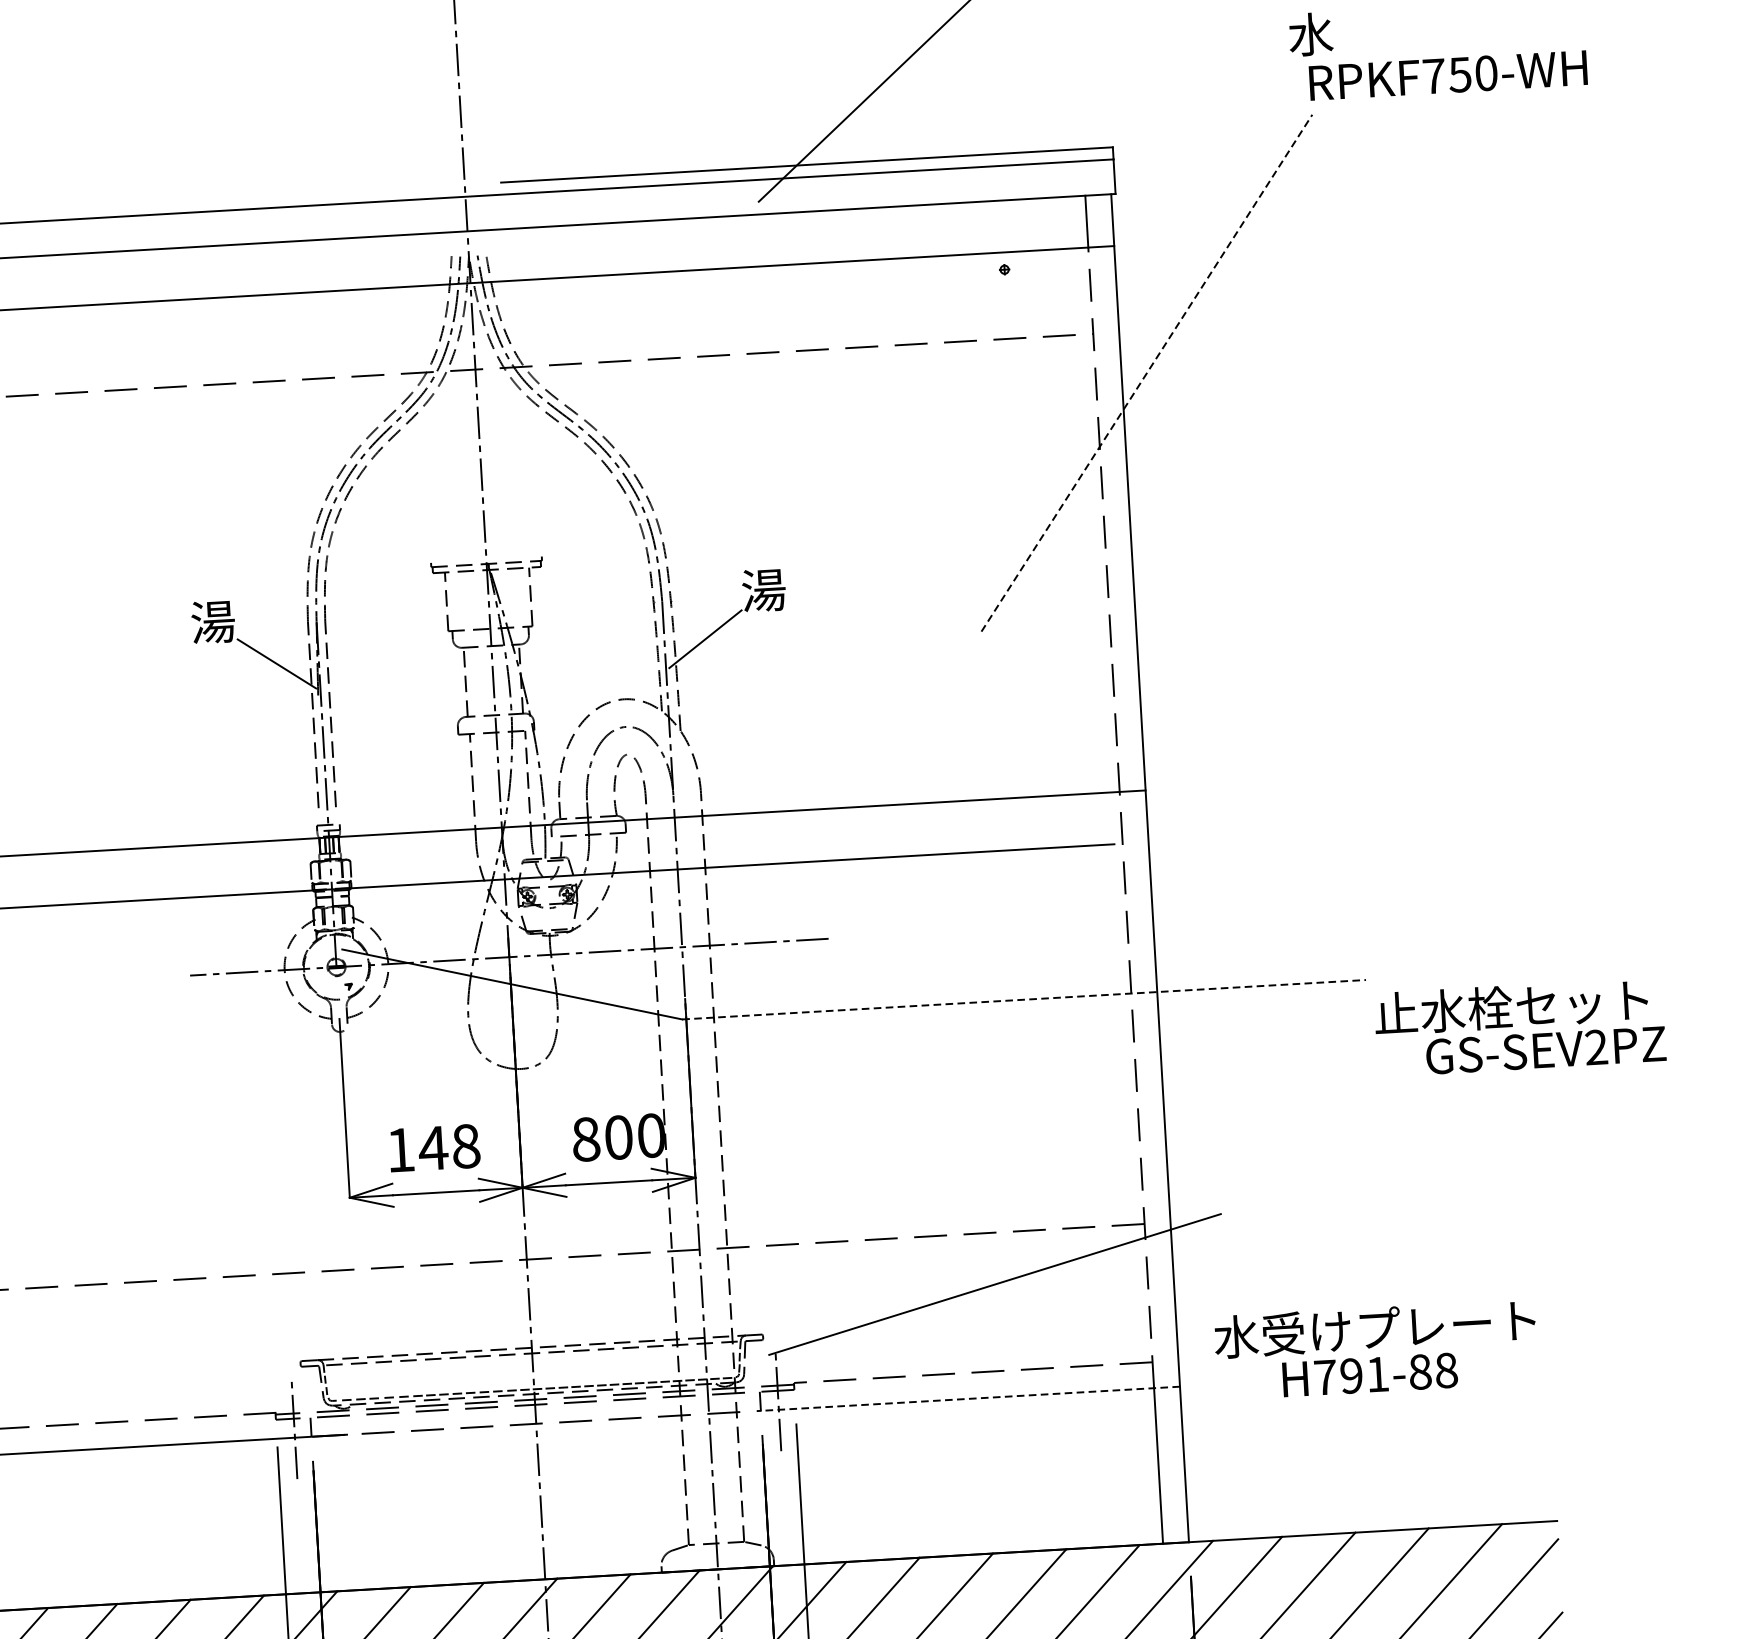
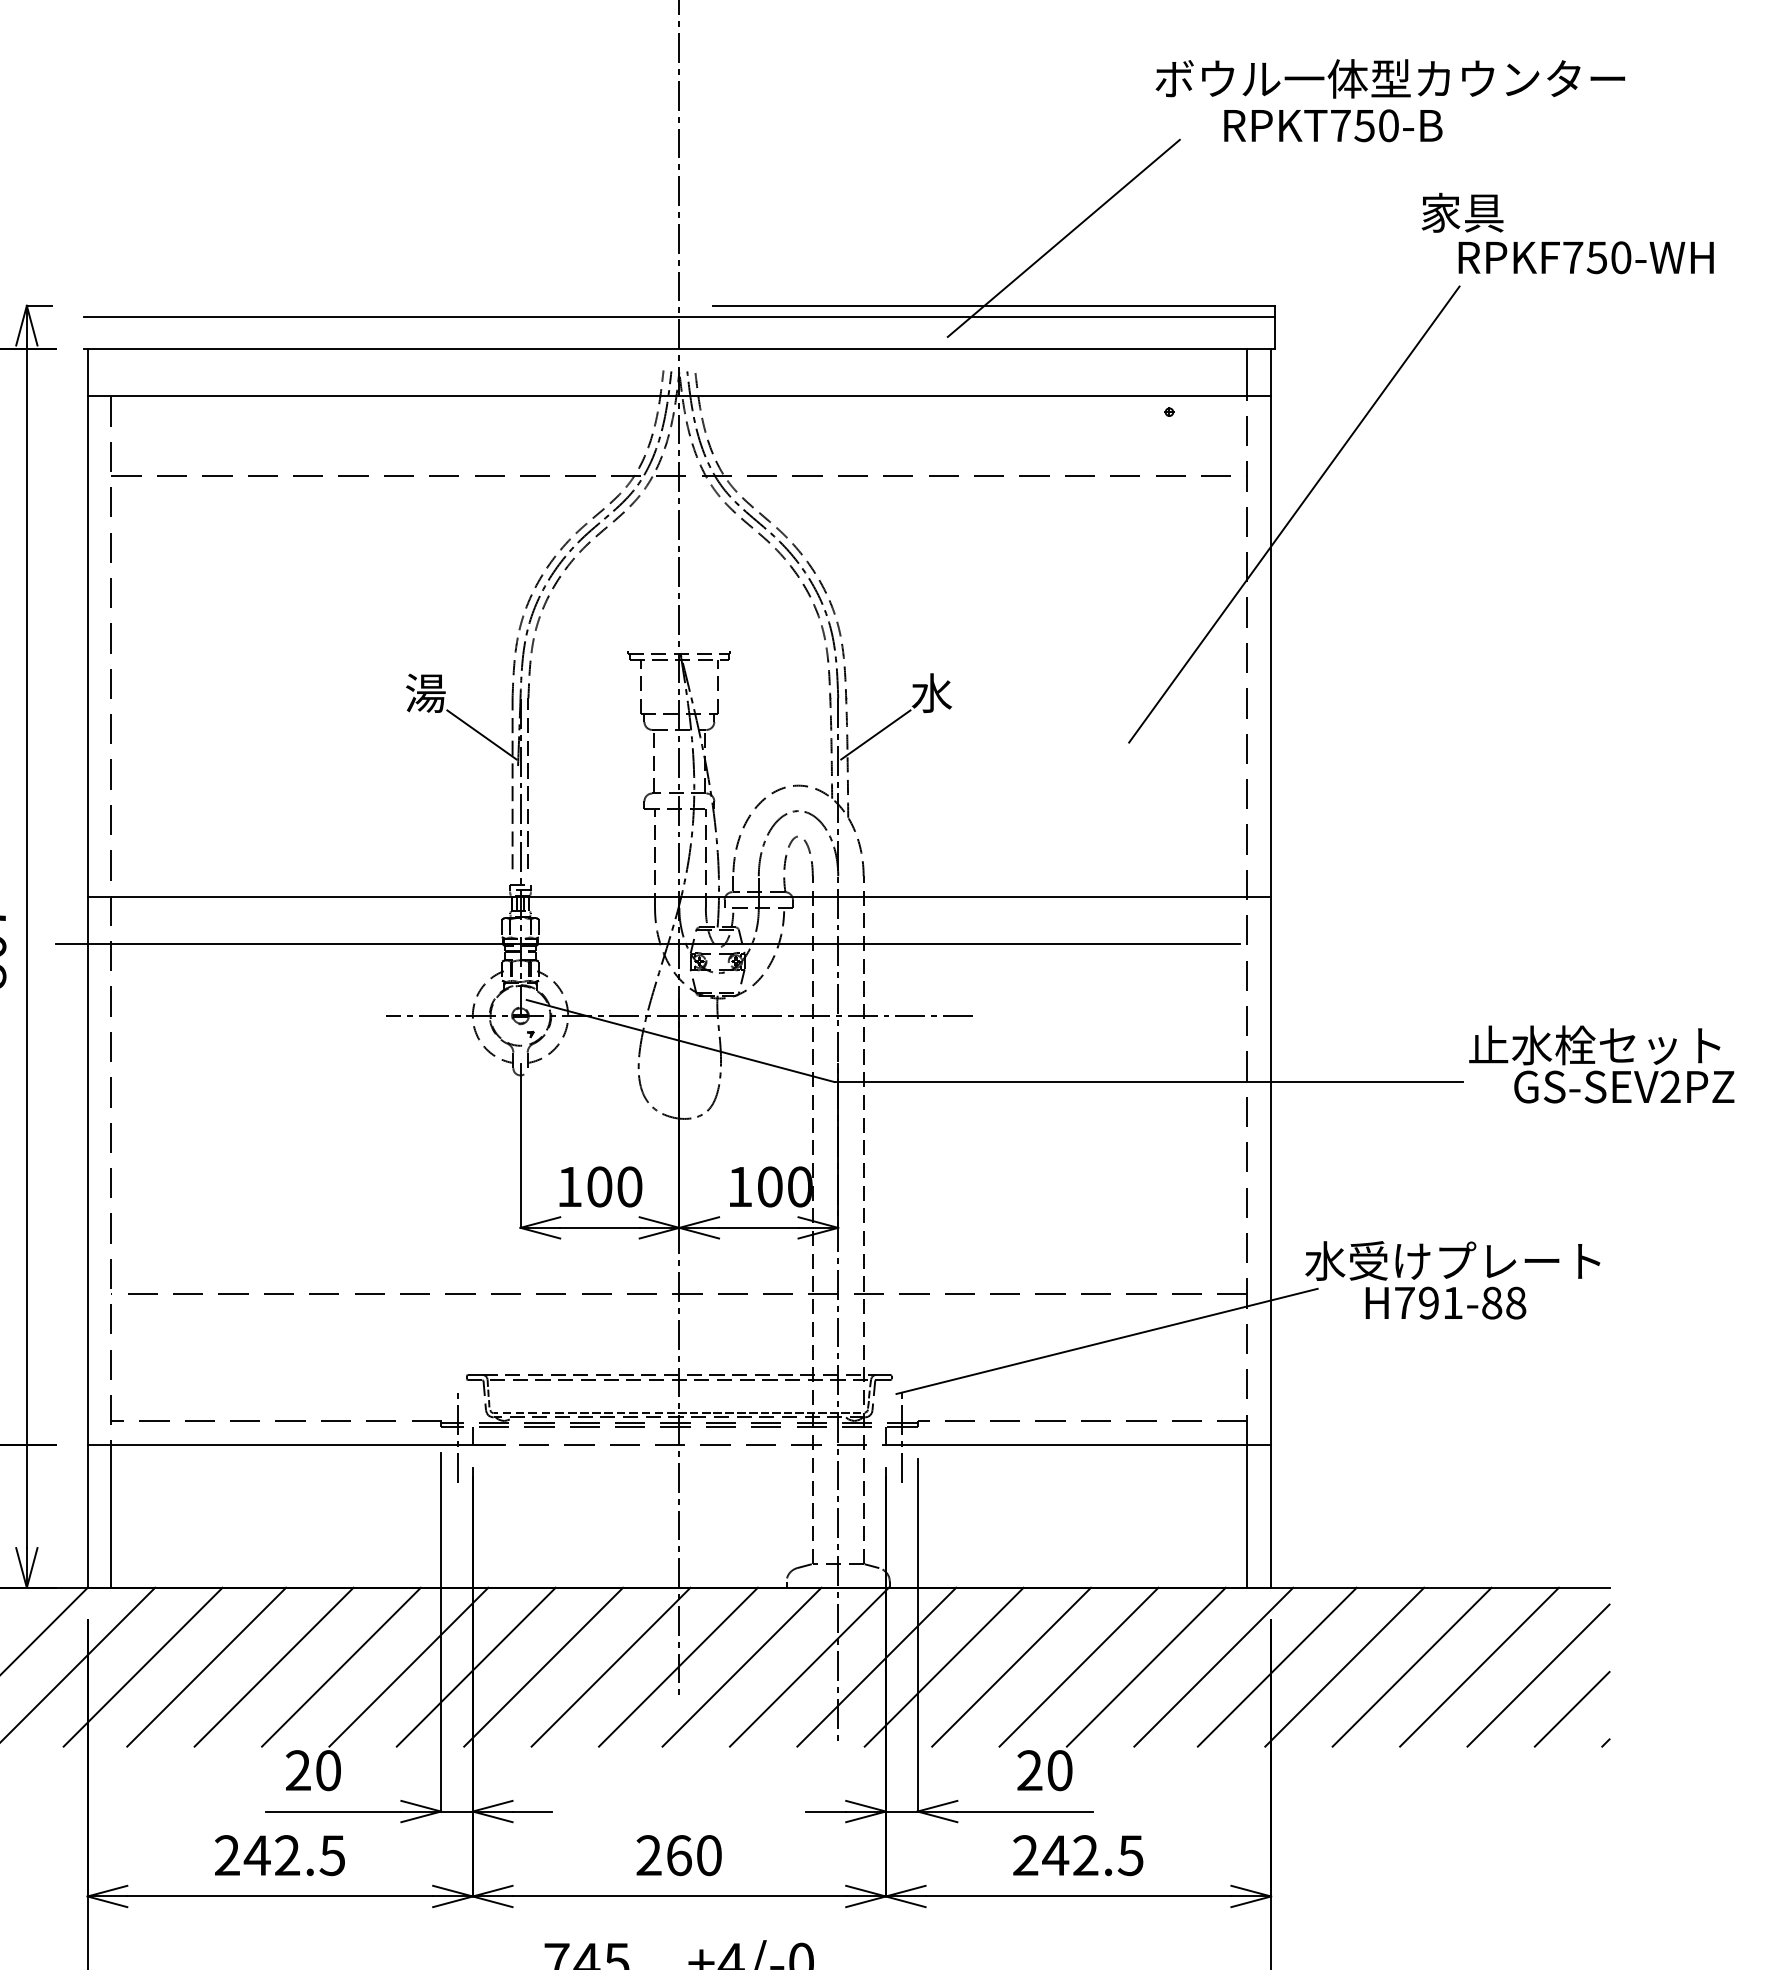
text: (1310, 34) -> (1462, 212), 水 -> 家具
line: (1147, 373) -> (1294, 514), dashed -> solid
text: (763, 589) -> (931, 692), 湯 -> 水
line: (1024, 1000) -> (1149, 1082), dashed -> solid
text: (1519, 1027) -> (1601, 1064), moved
text: (585, 1139) -> (739, 1186), 800 -> 100
text: (449, 1146) -> (614, 1186), 148 -> 100
text: (1375, 1349) -> (1452, 1280), moved
line: (970, 1398) -> (1078, 1444), dashed -> solid

